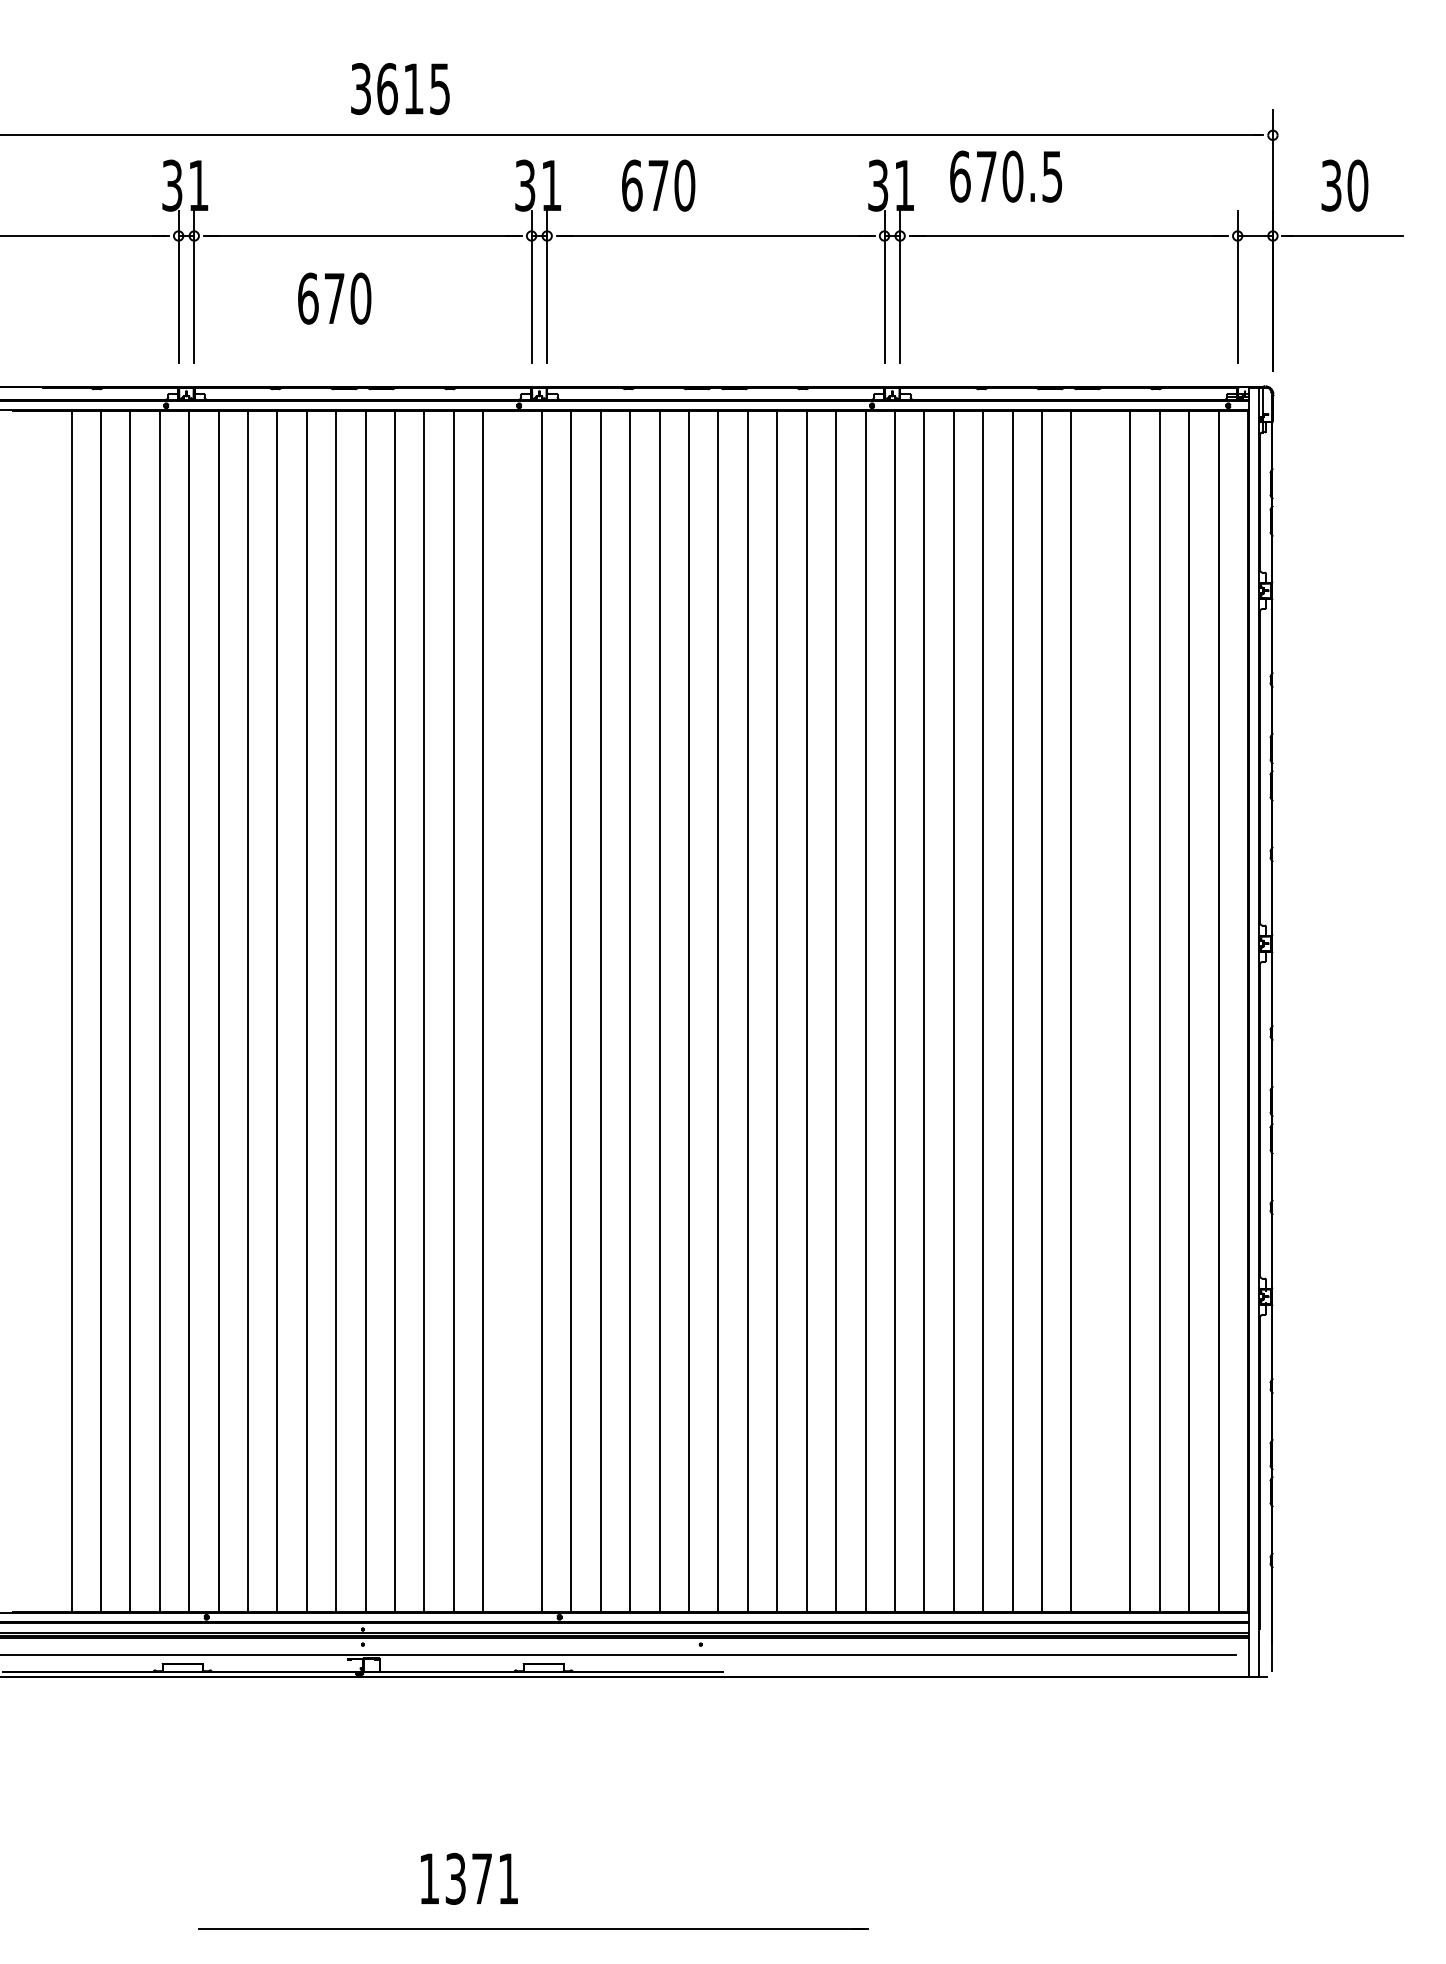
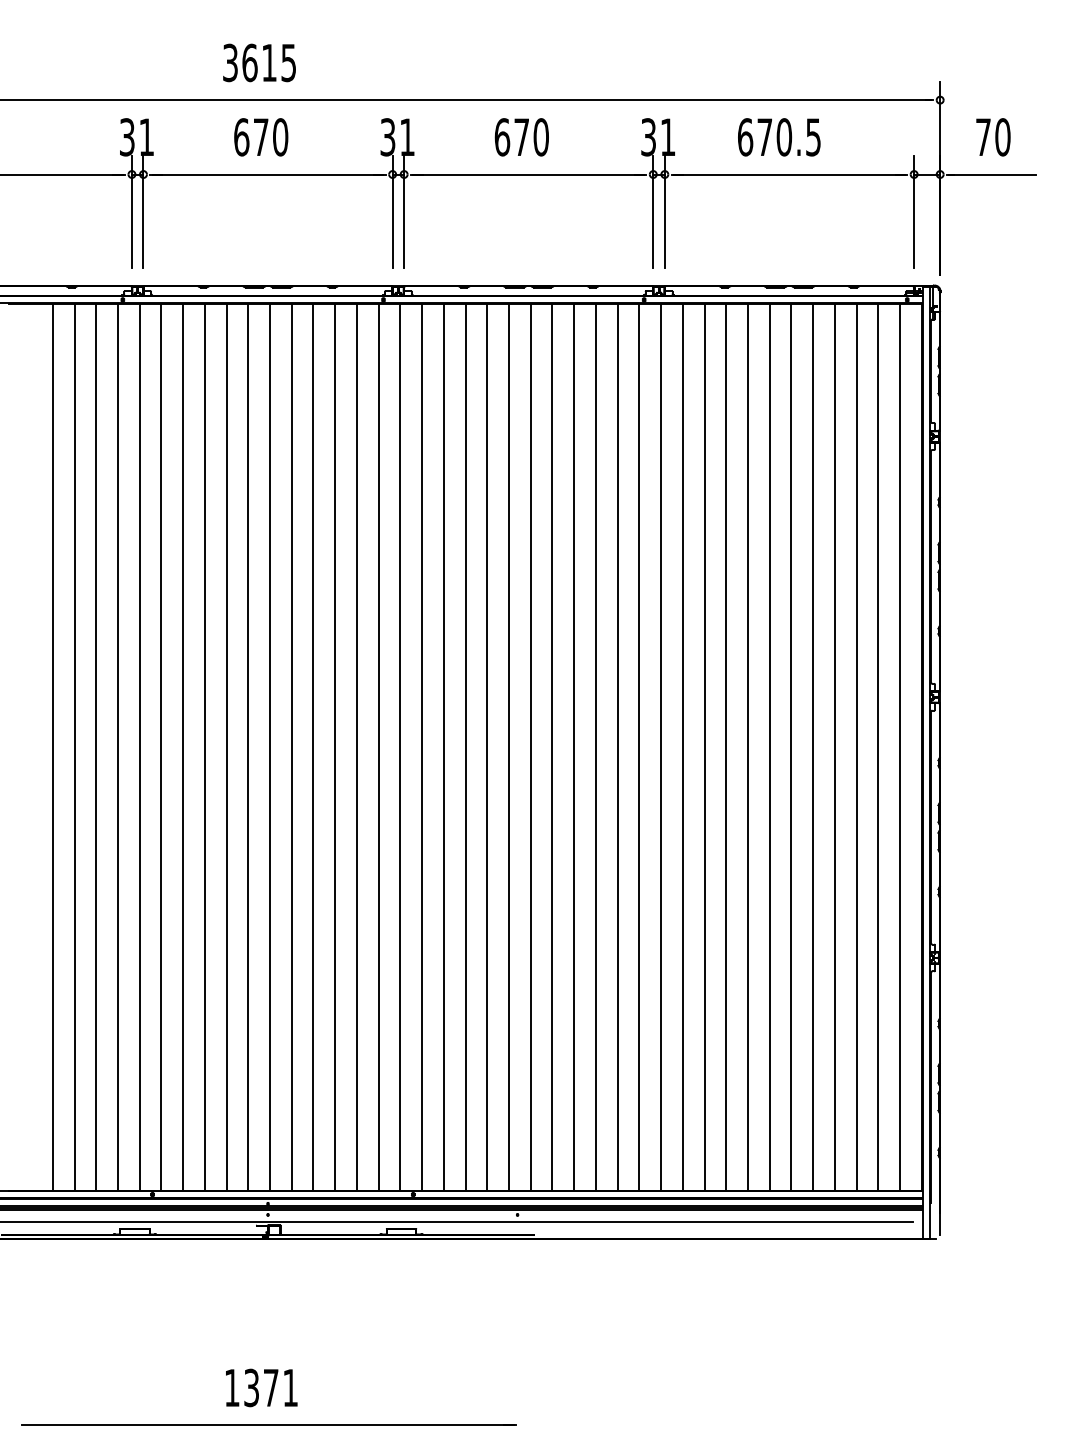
text: (400, 88) -> (259, 62), moved
text: (1006, 176) -> (779, 137), moved
text: (658, 185) -> (521, 137), moved
text: (1331, 185) -> (983, 137), 30 -> 70
text: (334, 298) -> (261, 137), moved
line: (512, 1011) -> (378, 747), added
line: (1100, 1011) -> (812, 747), added
text: (469, 1878) -> (261, 1387), moved
line: (533, 1928) -> (269, 1424), moved

